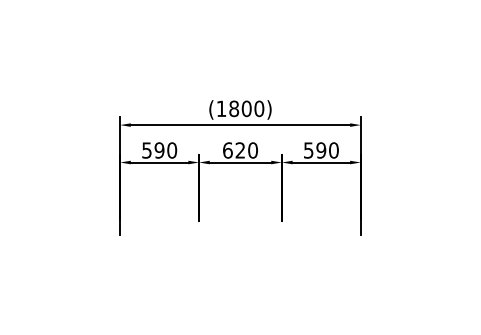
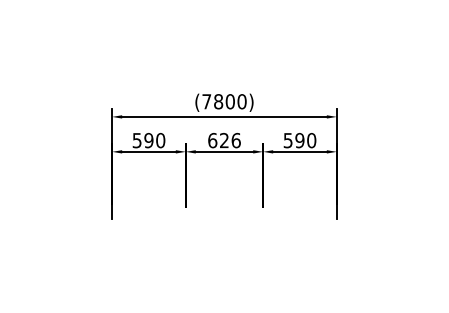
text: (221, 108) -> (206, 101), (1800) -> (7800)
text: (253, 150) -> (236, 140), 620 -> 626

